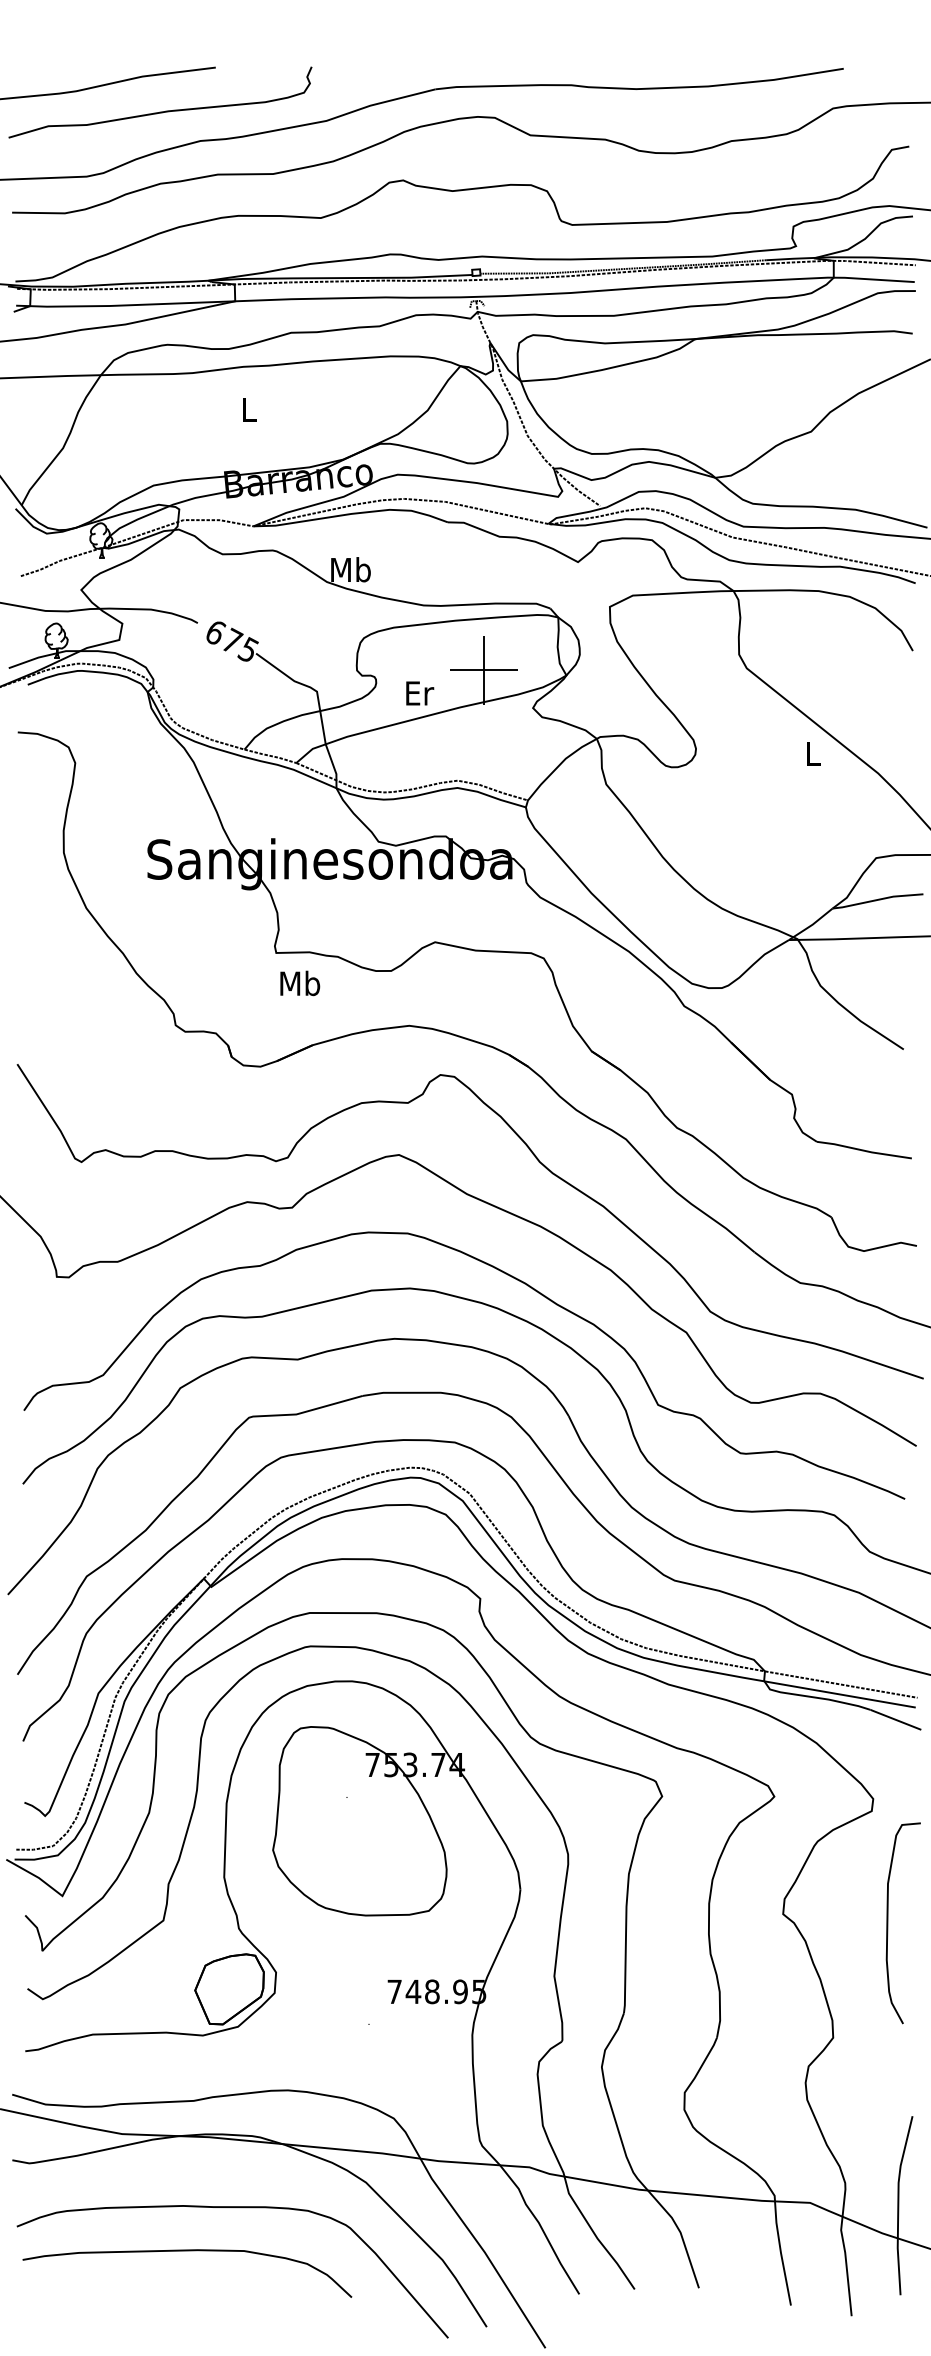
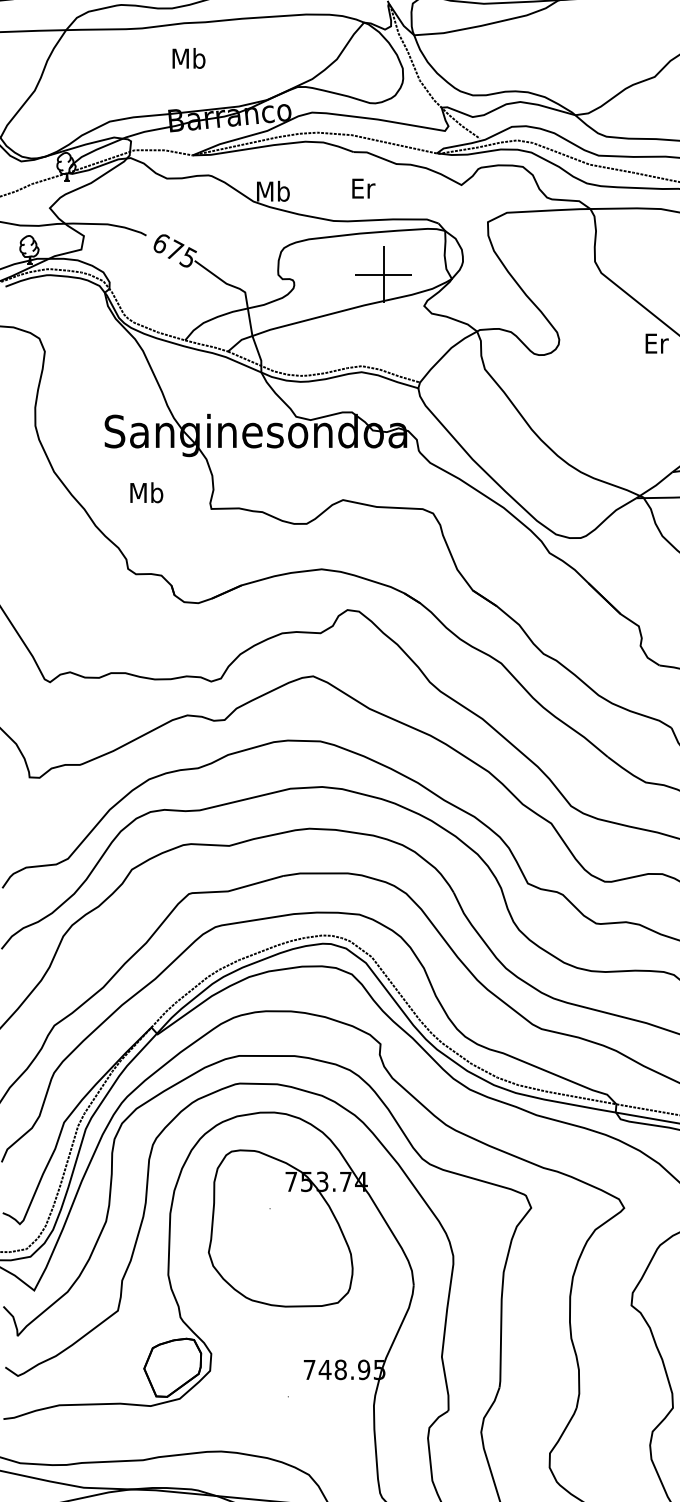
text: (249, 408) -> (189, 57), L -> Mb
text: (420, 693) -> (364, 188), moved
text: (814, 753) -> (657, 343), L -> Er
text: (300, 983) -> (147, 492), moved

